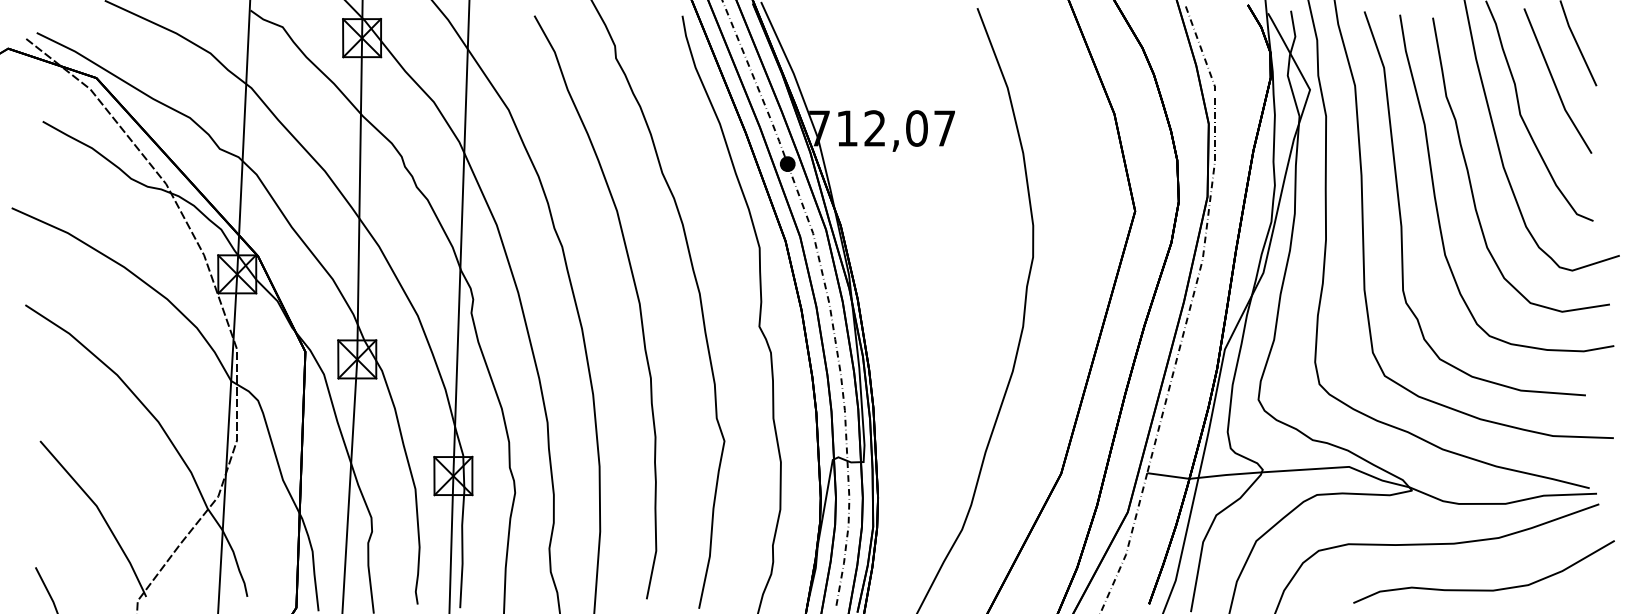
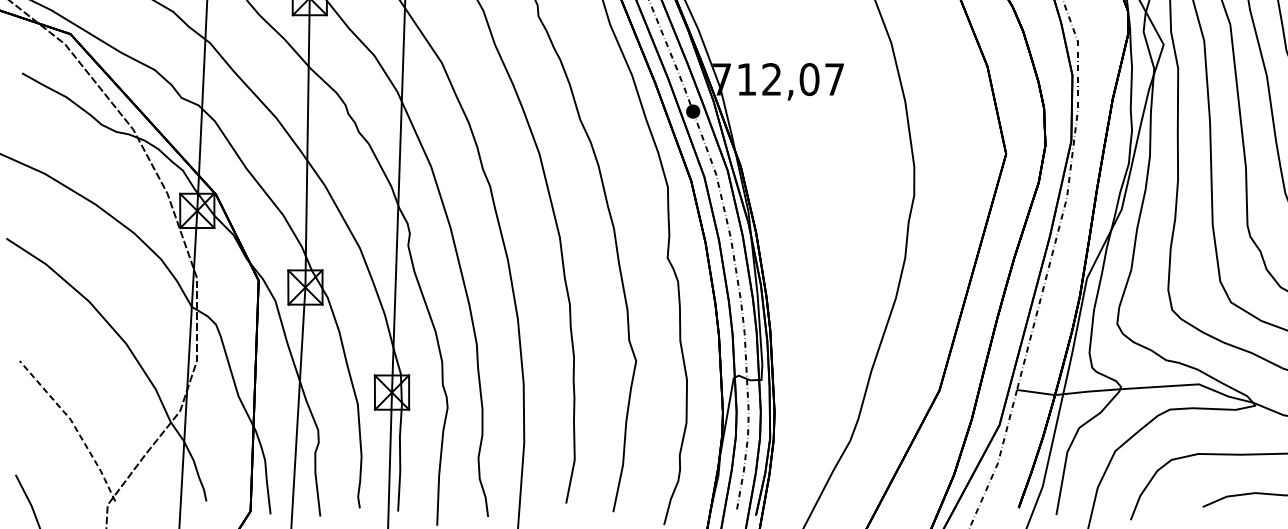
line: (101, 513) -> (75, 426), solid -> dashed

